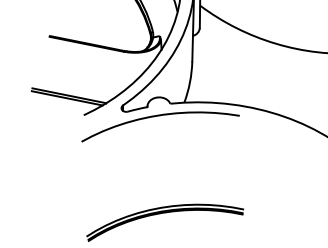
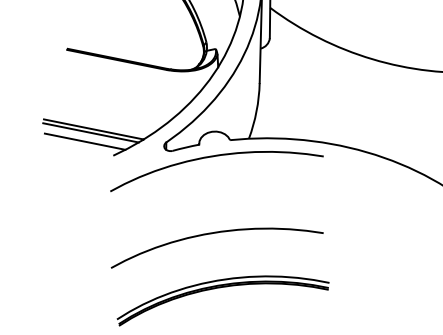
line: (62, 104) -> (84, 141), added
curve: (156, 173) -> (211, 234), added

